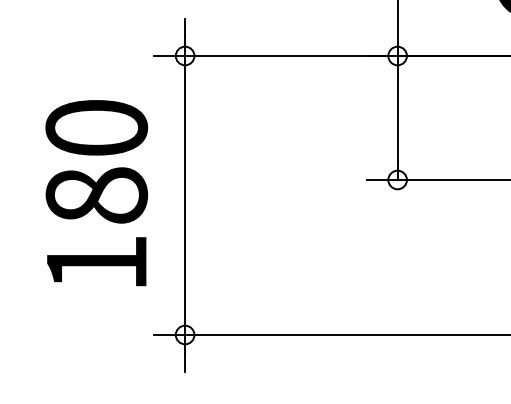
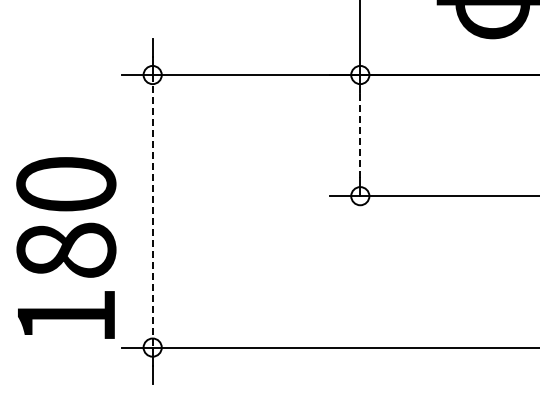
line: (397, 117) -> (360, 135), solid -> dashed
text: (96, 192) -> (66, 247), moved
line: (184, 195) -> (152, 211), solid -> dashed

